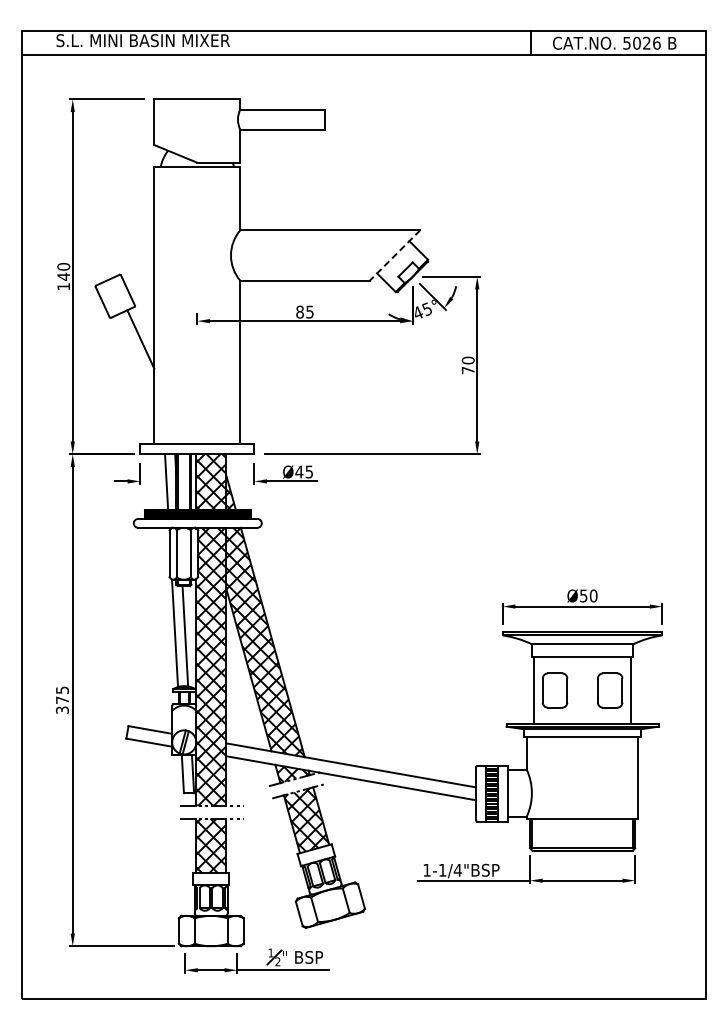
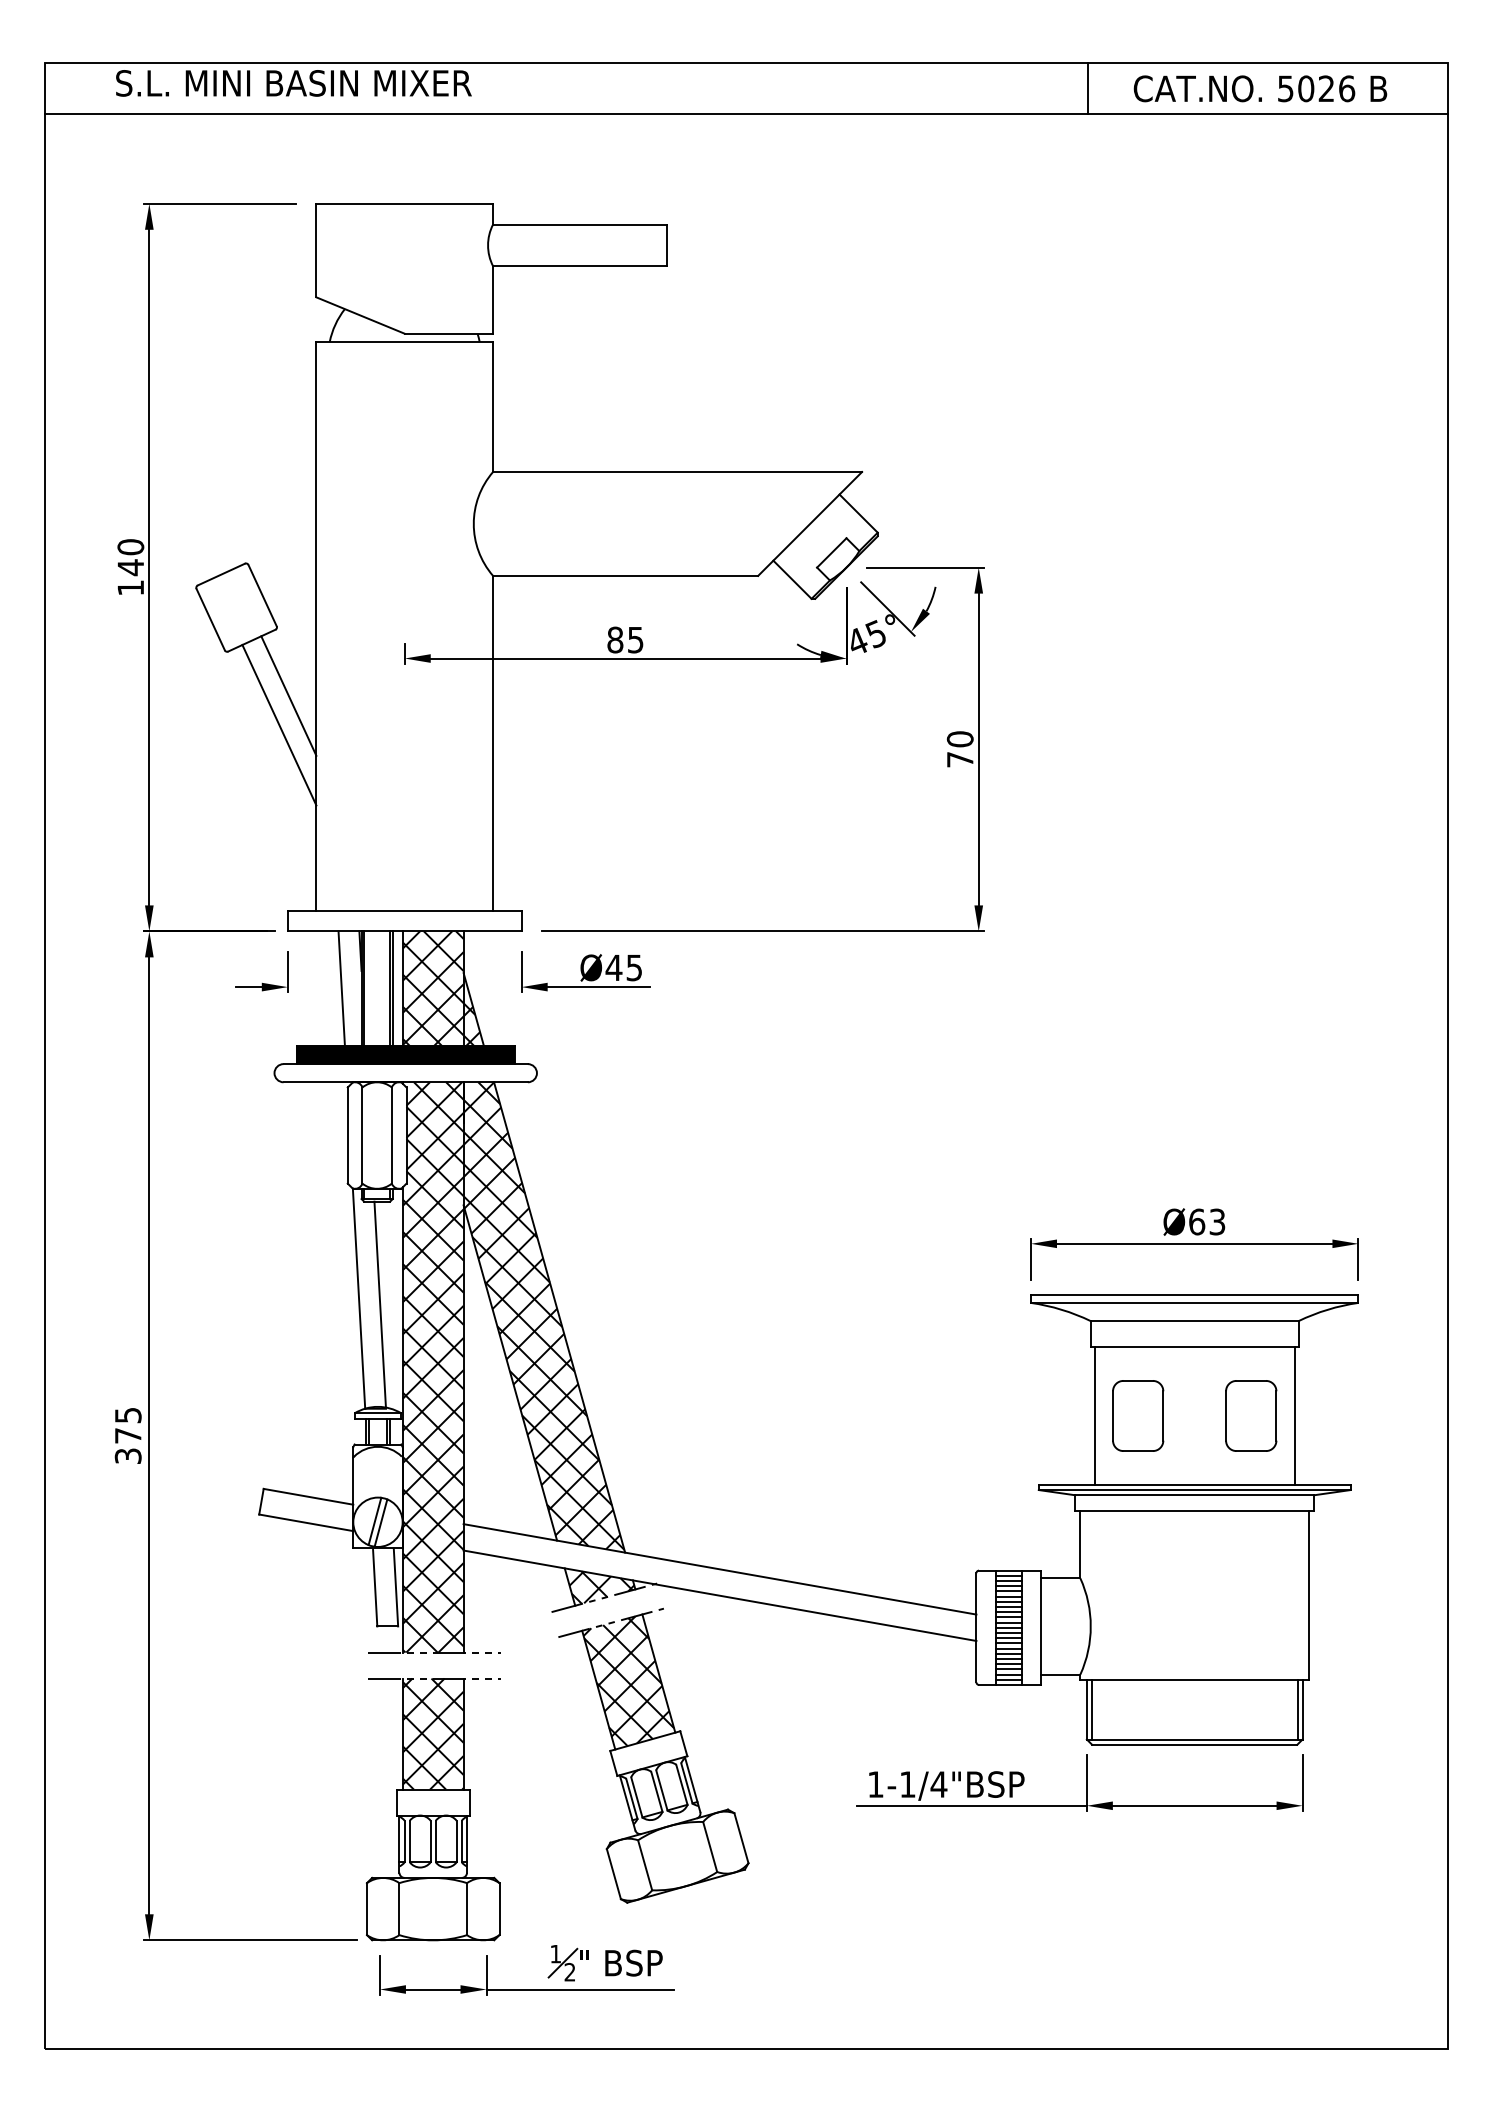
line: (395, 255) -> (811, 523), dashed -> solid
line: (136, 353) -> (280, 724), added
text: (588, 595) -> (1206, 1221), Ø50 -> Ø63

